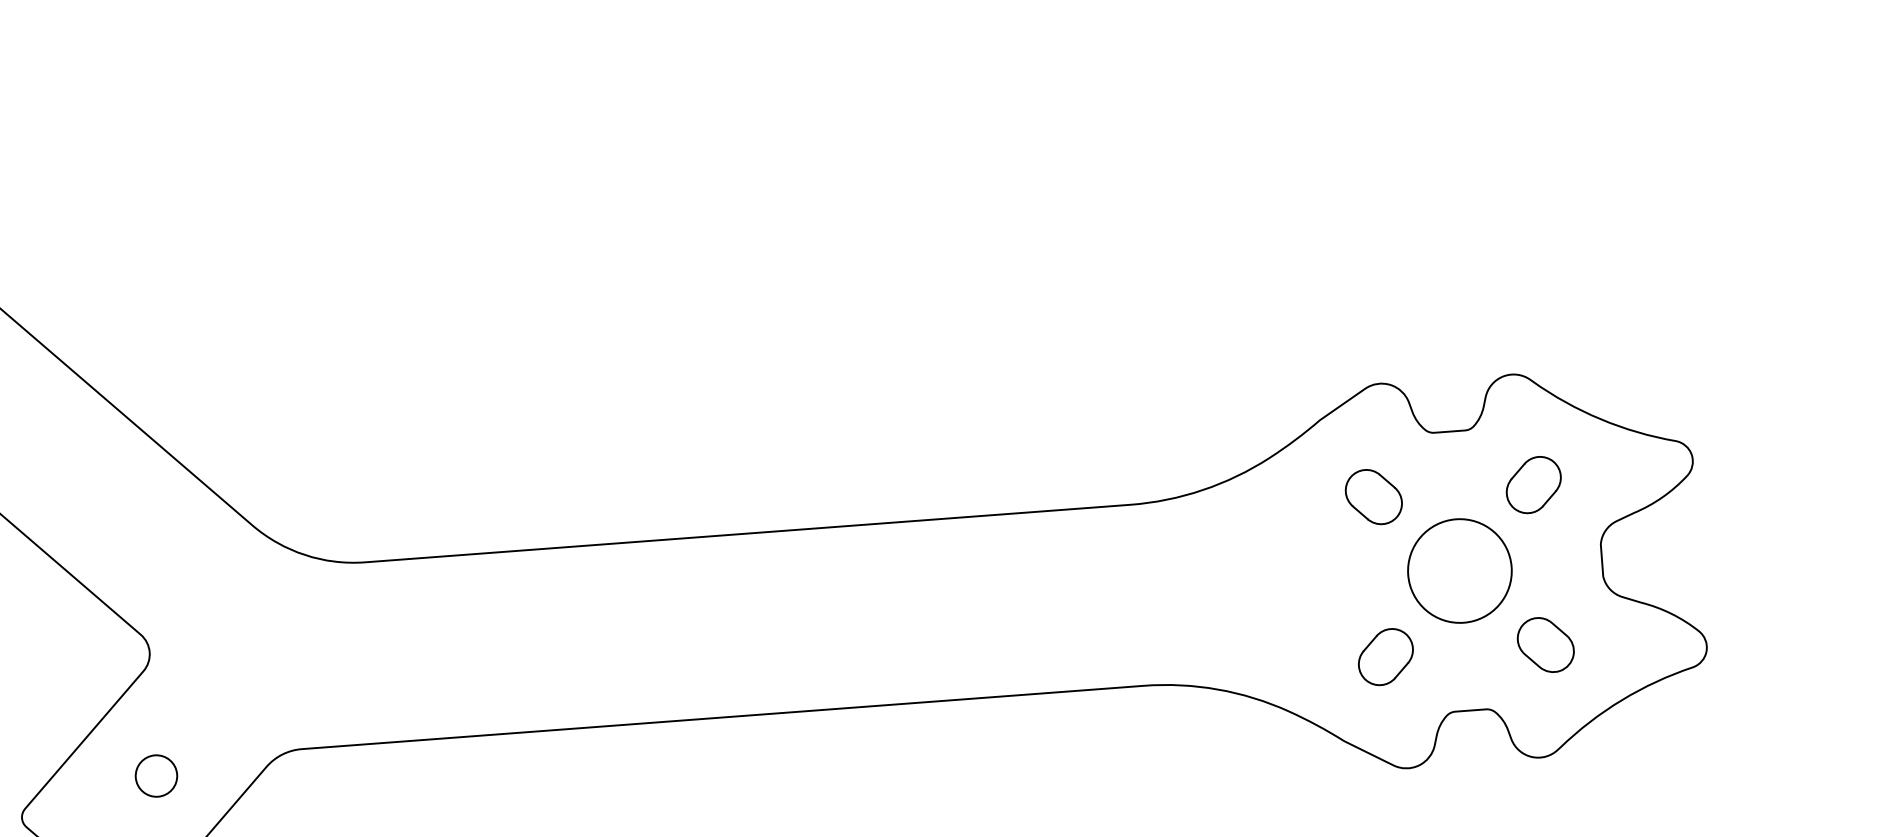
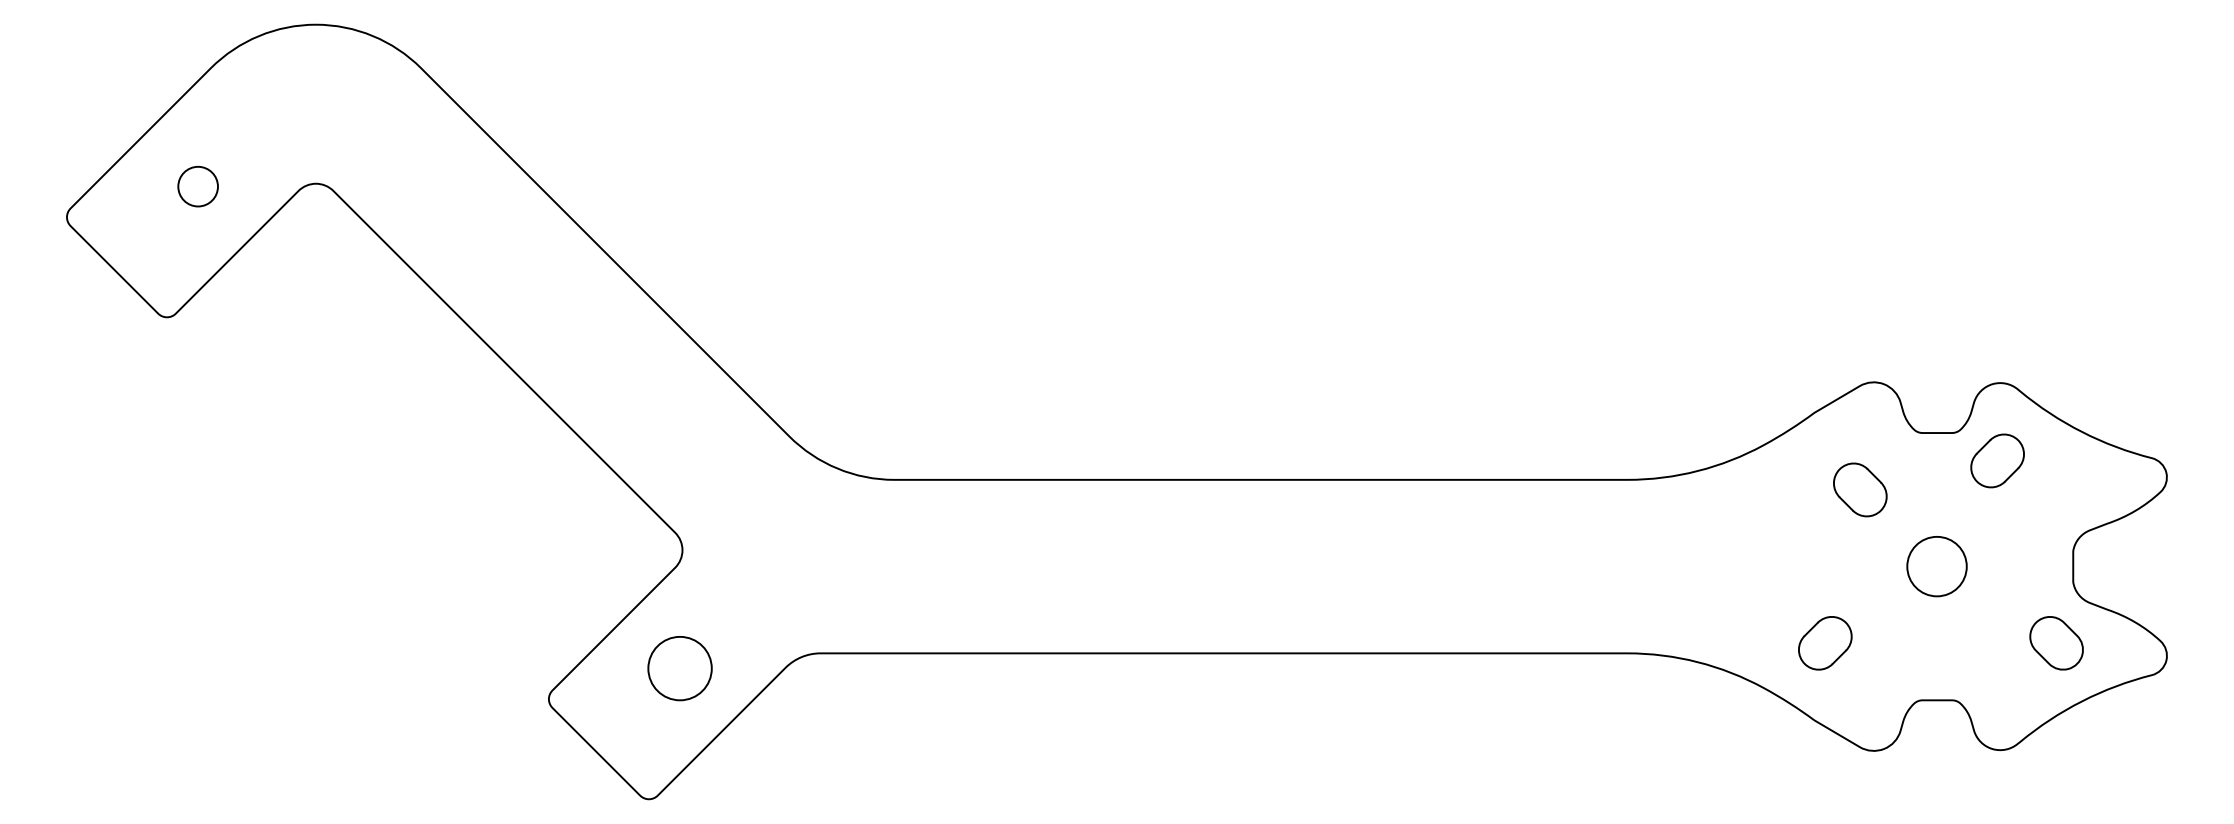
part: (1533, 484) -> (1997, 460), moved
circle: (1459, 570) -> (1936, 566), size x0.6
part: (1545, 645) -> (2056, 643), moved
part: (1386, 657) -> (1825, 643), moved
circle: (155, 776) -> (679, 668), size x1.6

